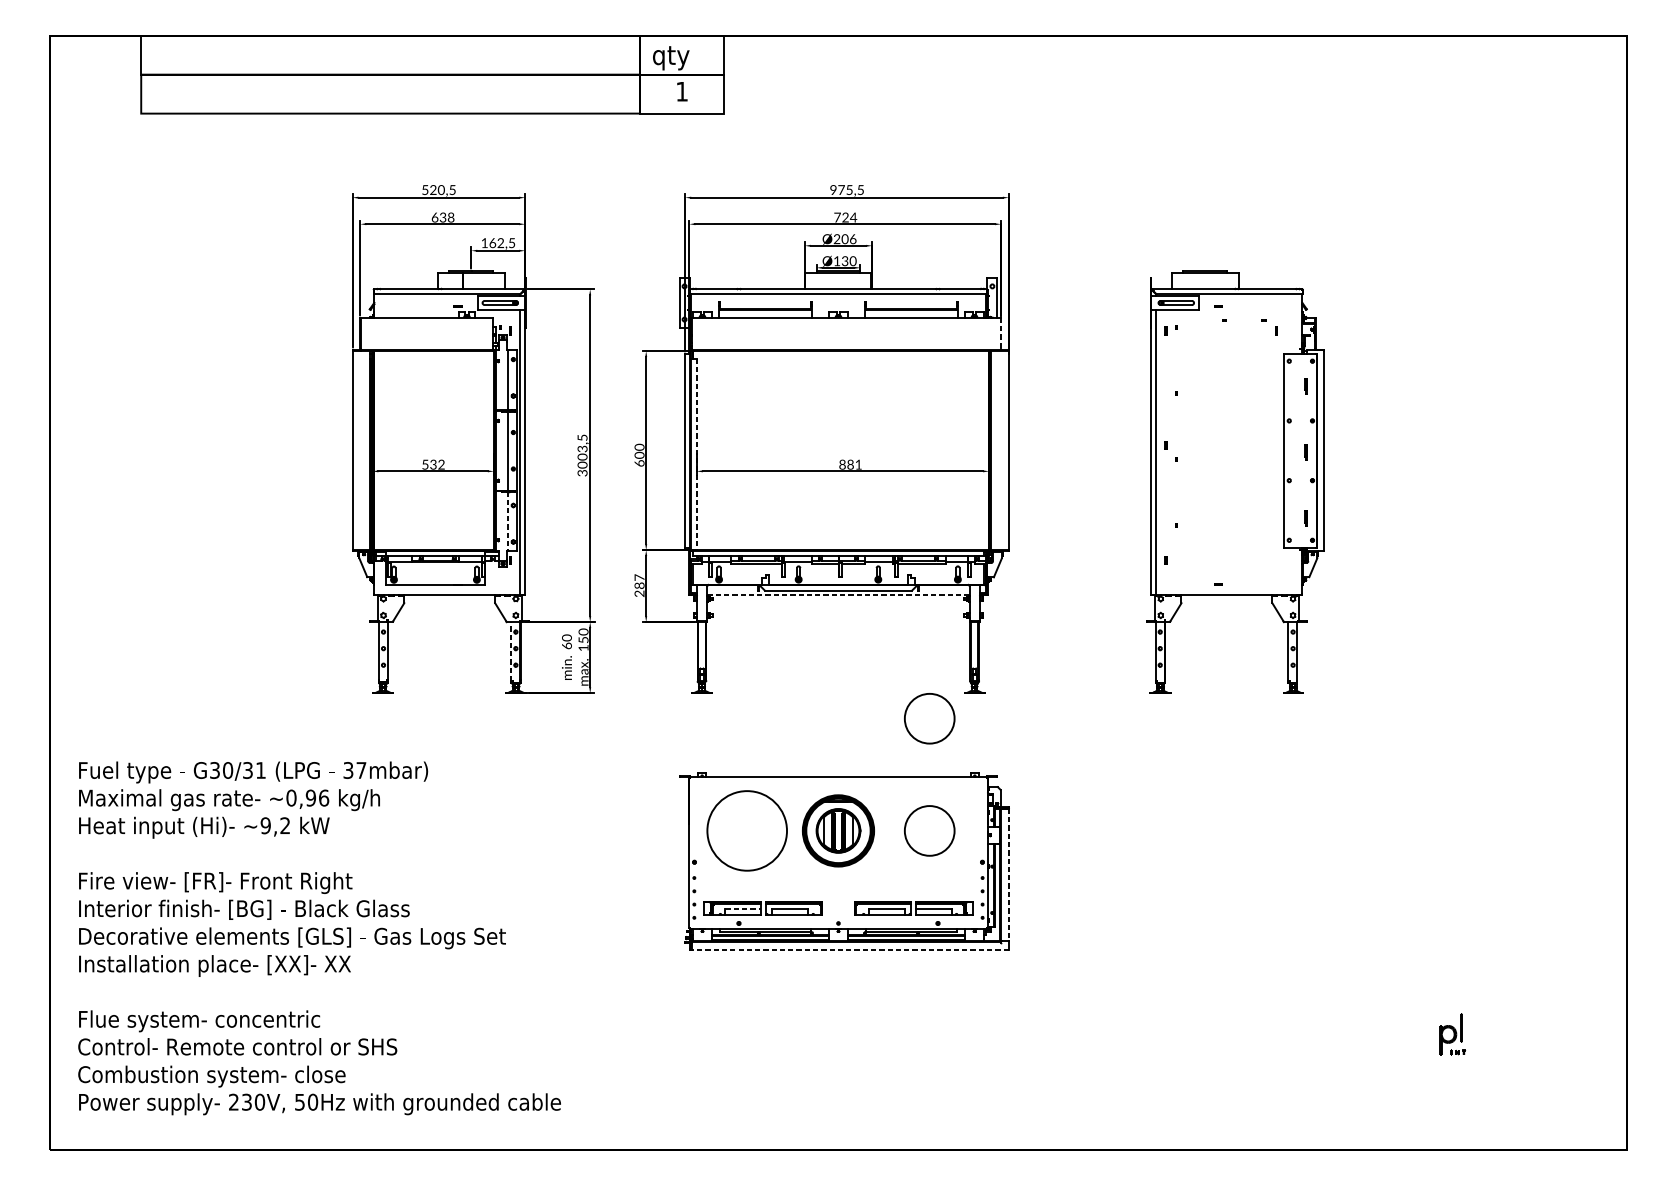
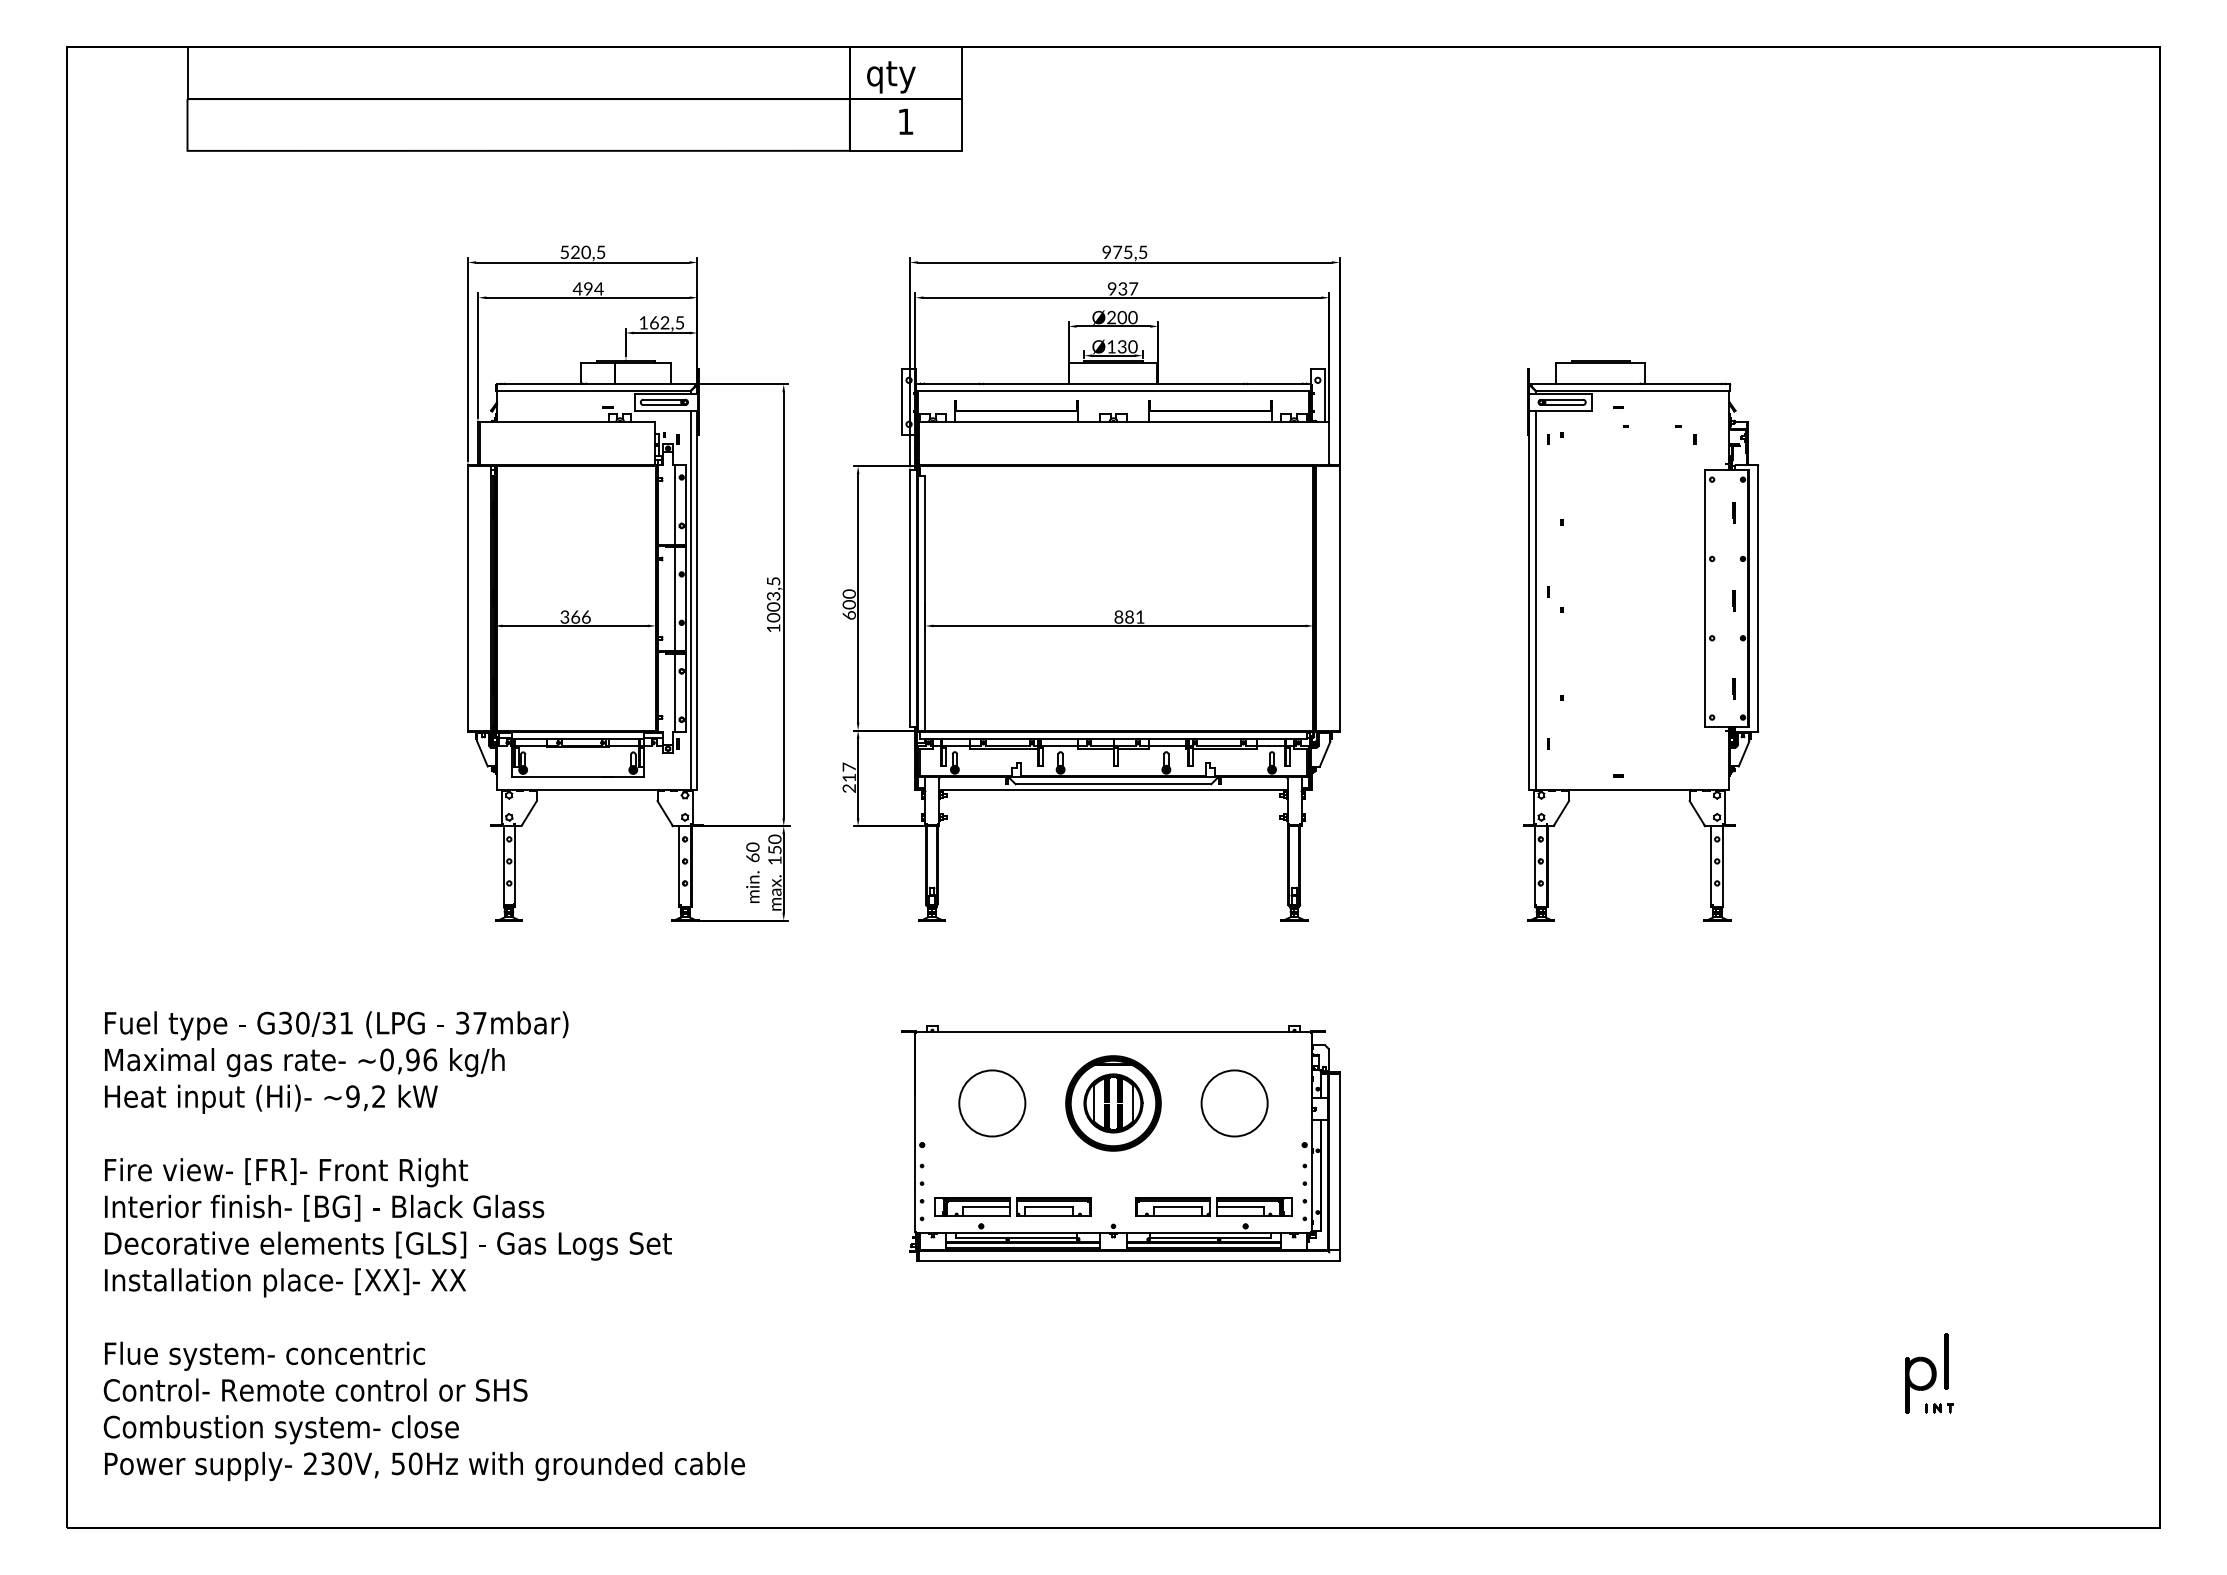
text: (442, 217) -> (587, 288), 638 -> 494
text: (845, 217) -> (1122, 288), 724 -> 937
text: (852, 239) -> (1132, 317), Ø206 -> Ø200
line: (1001, 333) -> (1329, 442), dashed -> solid
line: (696, 454) -> (925, 603), dashed -> solid
text: (433, 464) -> (575, 616), 532 -> 366
text: (582, 473) -> (773, 628), 3003,5 -> 1003,5
line: (507, 521) -> (674, 692), dashed -> solid
text: (638, 585) -> (848, 777), 287 -> 217
line: (838, 594) -> (1113, 789), dashed -> solid
line: (510, 650) -> (678, 864), dashed -> solid
circle: (929, 718) -> (1234, 954), removed
circle: (747, 830) -> (992, 1103), size x0.62
line: (1008, 874) -> (1339, 1161), dashed -> solid
line: (743, 909) -> (987, 1207), dashed -> solid
line: (850, 949) -> (1129, 1261), dashed -> solid
part: (1452, 1034) -> (1929, 1373), size x1.43

